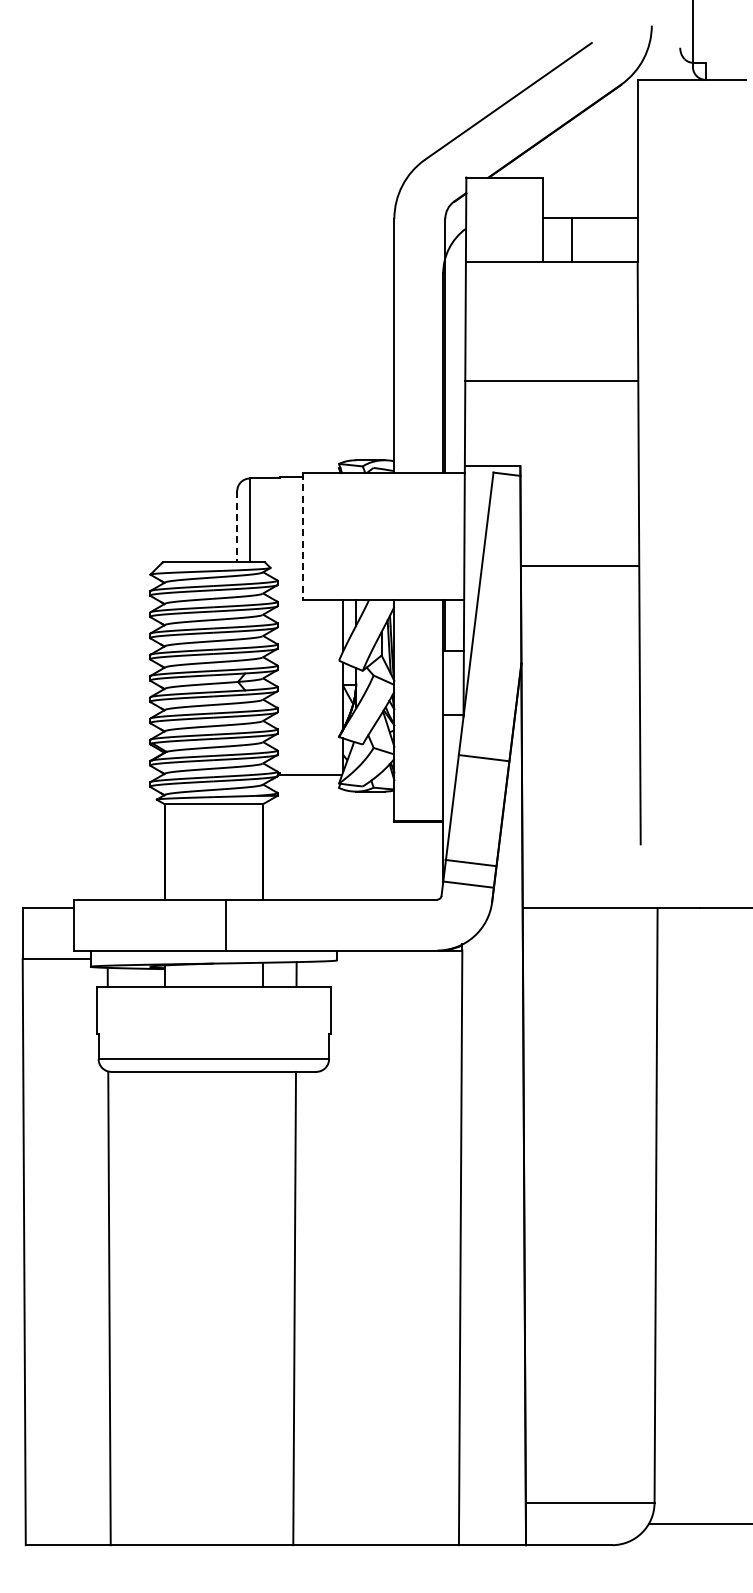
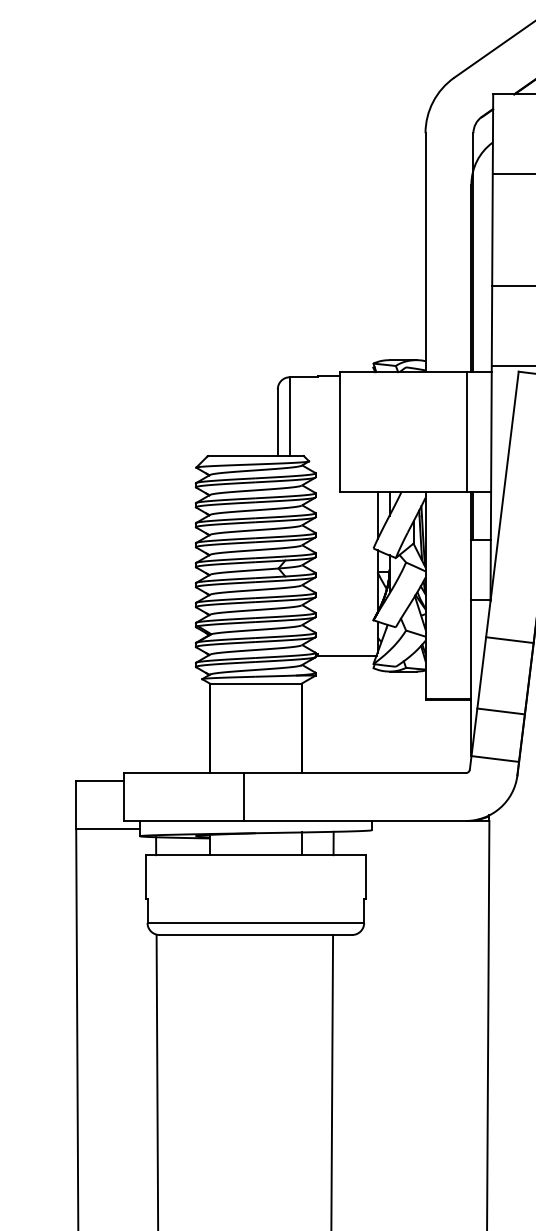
line: (237, 527) -> (278, 423), dashed -> solid
line: (303, 536) -> (340, 431), dashed -> solid
line: (438, 536) -> (466, 431), added
line: (470, 862) -> (500, 710), moved
line: (226, 924) -> (244, 796), moved

